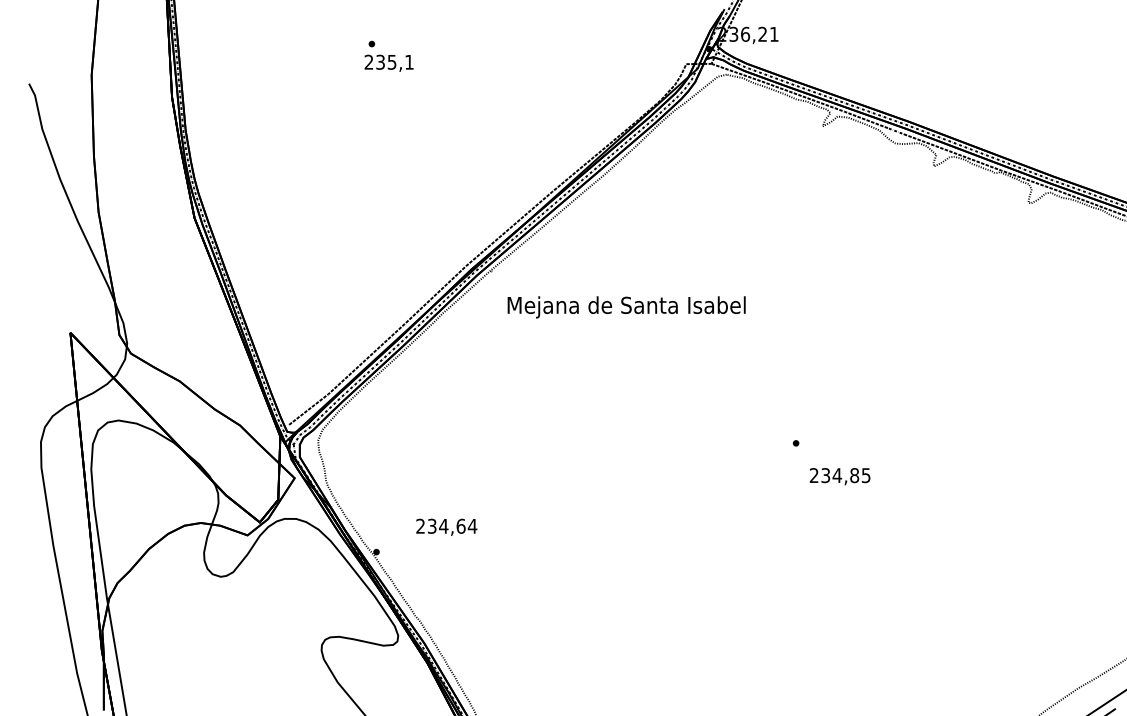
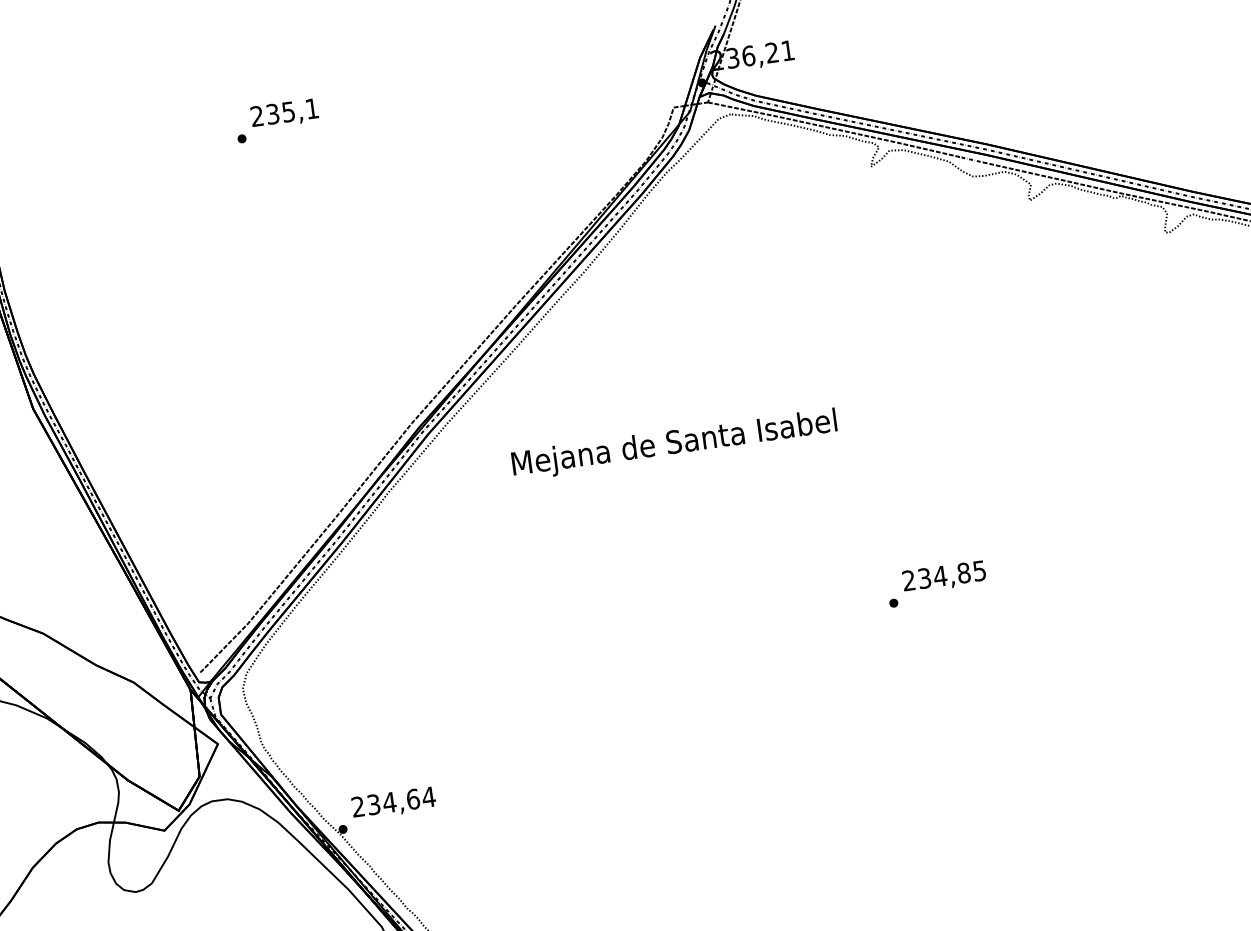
text: (388, 62) -> (283, 112), moved
text: (626, 307) -> (674, 444), moved
text: (839, 476) -> (943, 577), moved
text: (446, 526) -> (393, 802), moved

